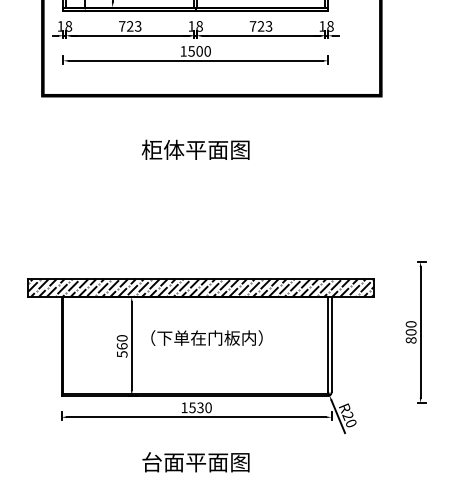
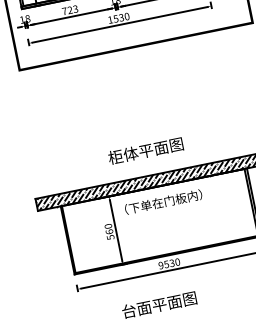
text: (199, 51) -> (121, 17), 1500 -> 1530
text: (195, 149) -> (145, 150), moved
text: (206, 337) -> (163, 201), moved
text: (184, 407) -> (161, 265), 1530 -> 9530
text: (195, 462) -> (159, 305), moved

